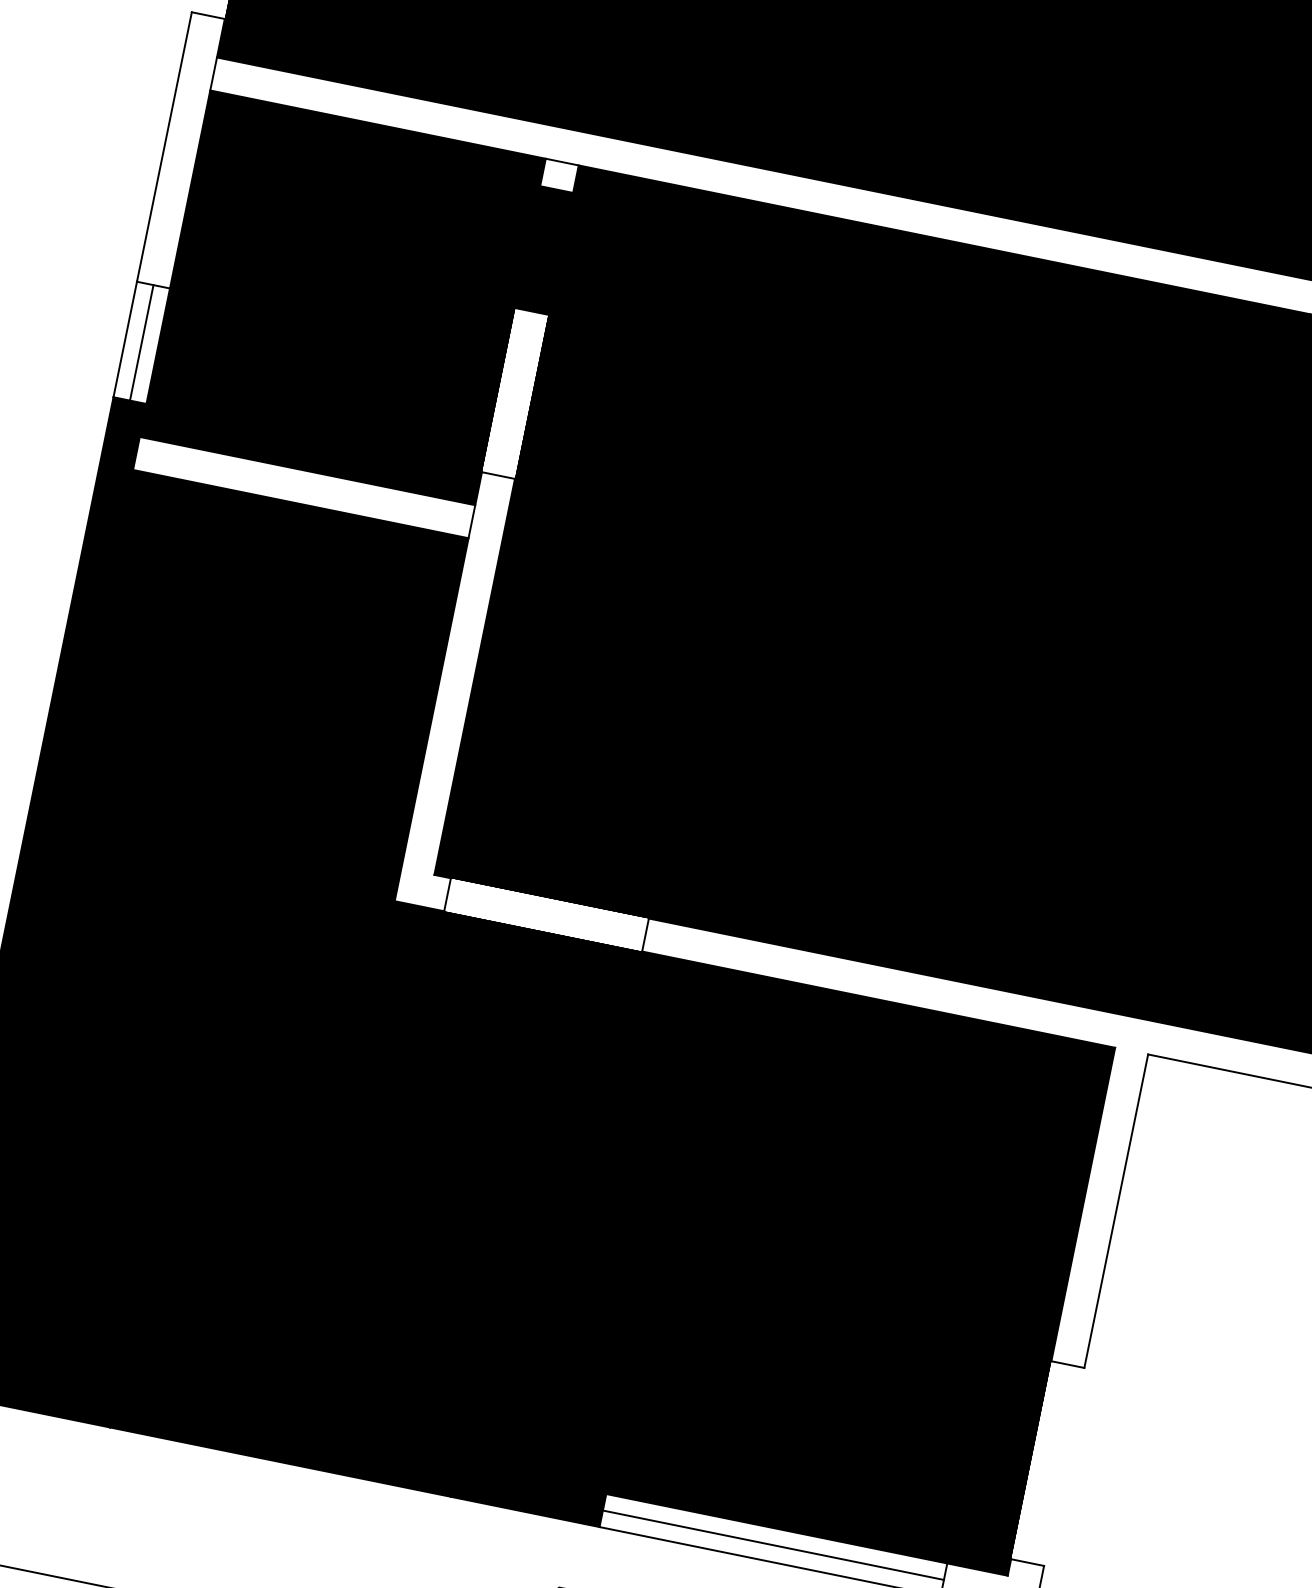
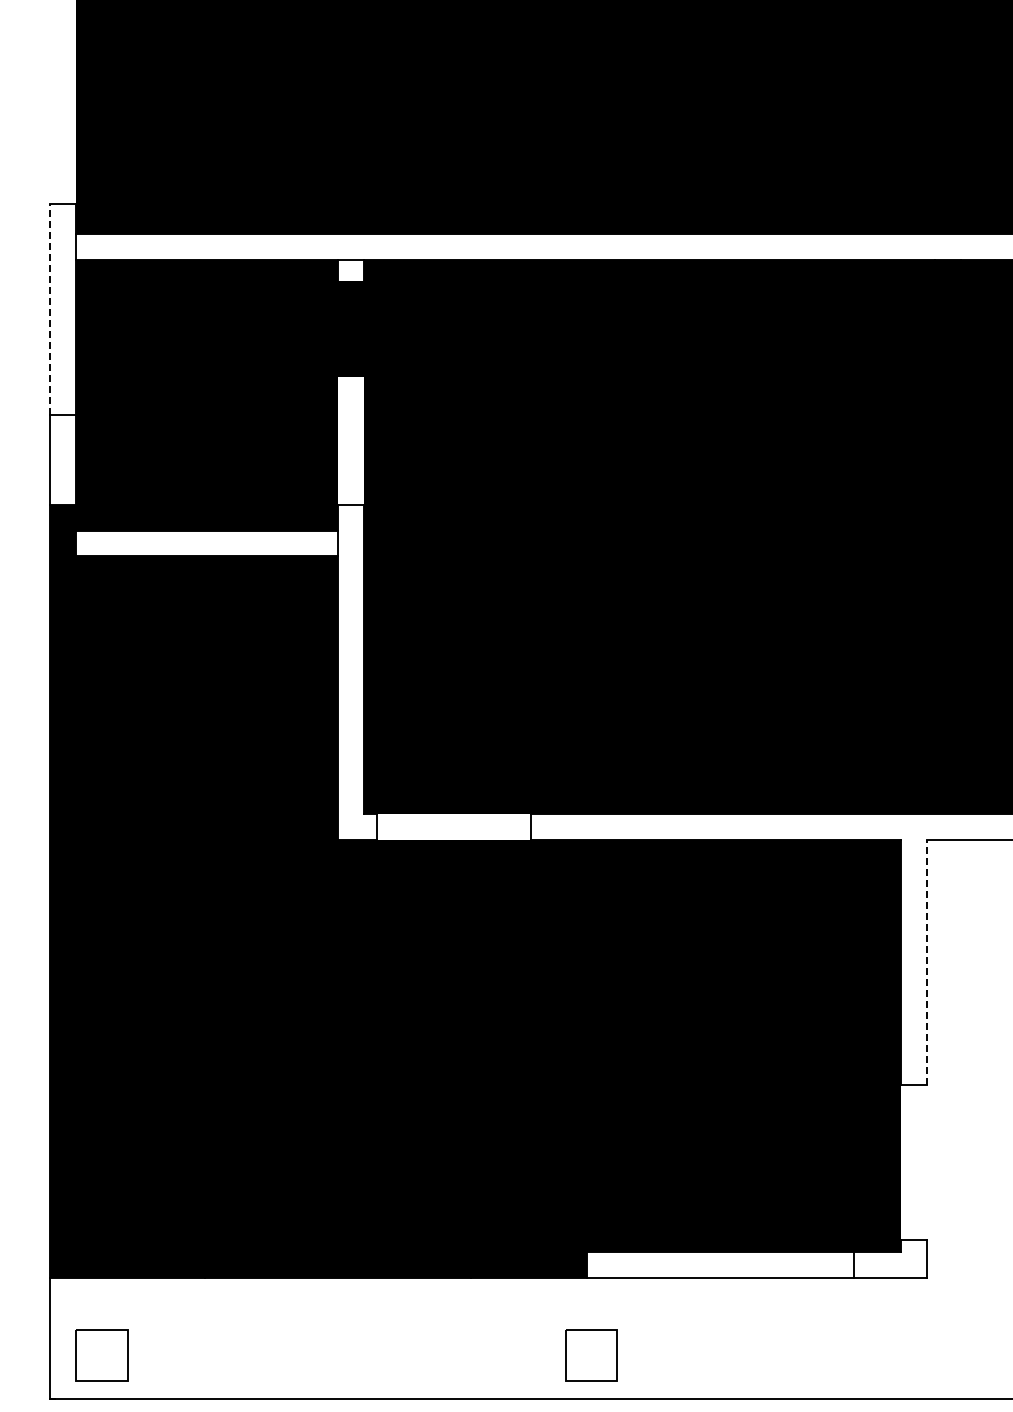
line: (164, 146) -> (50, 308), solid -> dashed
line: (142, 342) -> (63, 459), removed
line: (1116, 1209) -> (926, 961), solid -> dashed
line: (773, 1545) -> (720, 1265), removed

